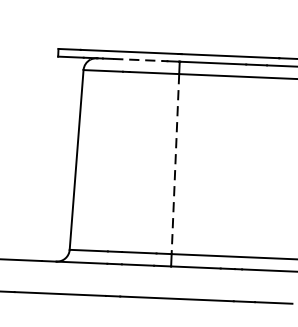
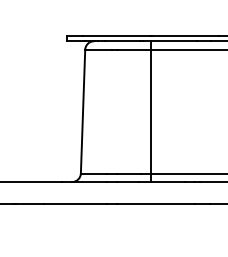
line: (138, 60) -> (122, 41), dashed -> solid
line: (174, 163) -> (150, 111), dashed -> solid

